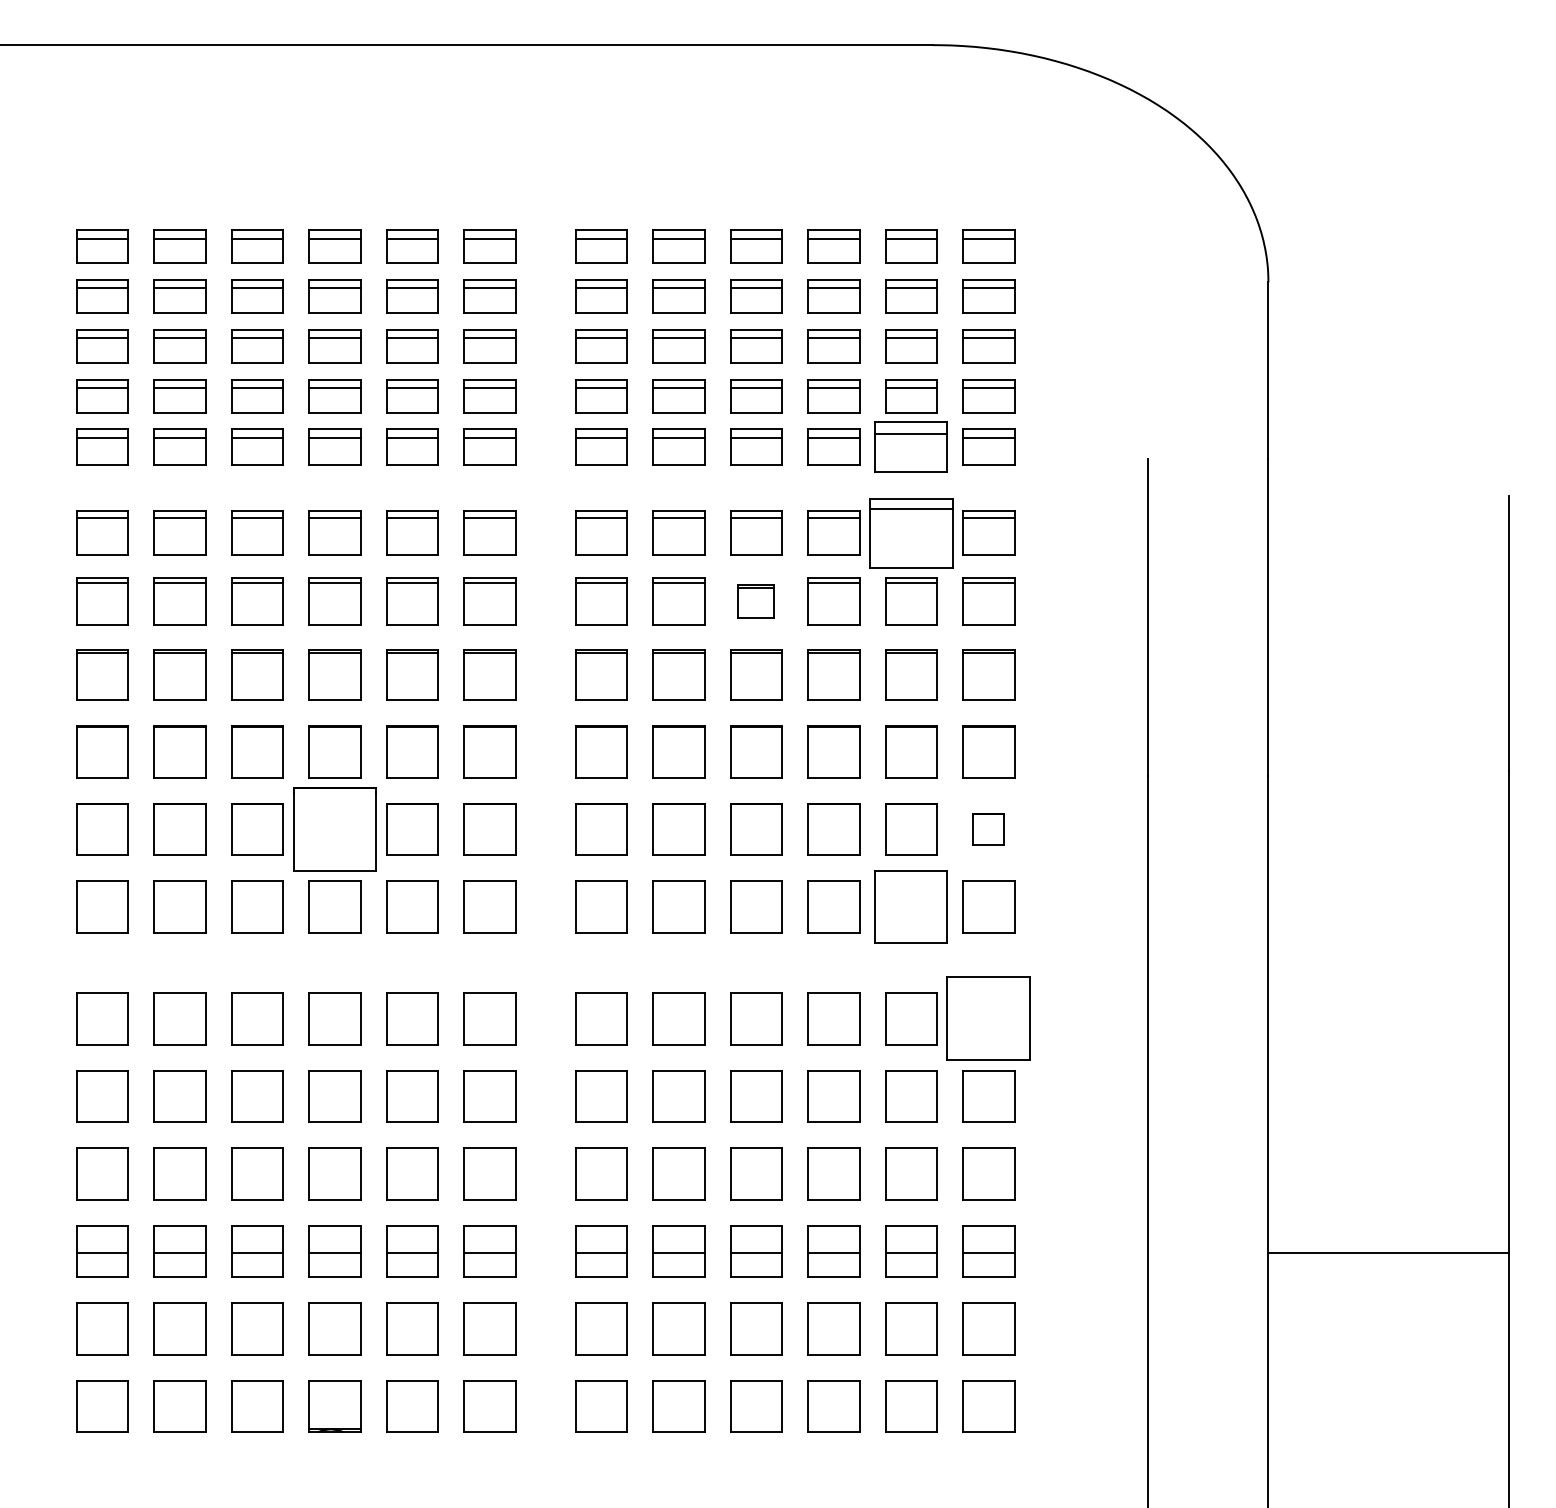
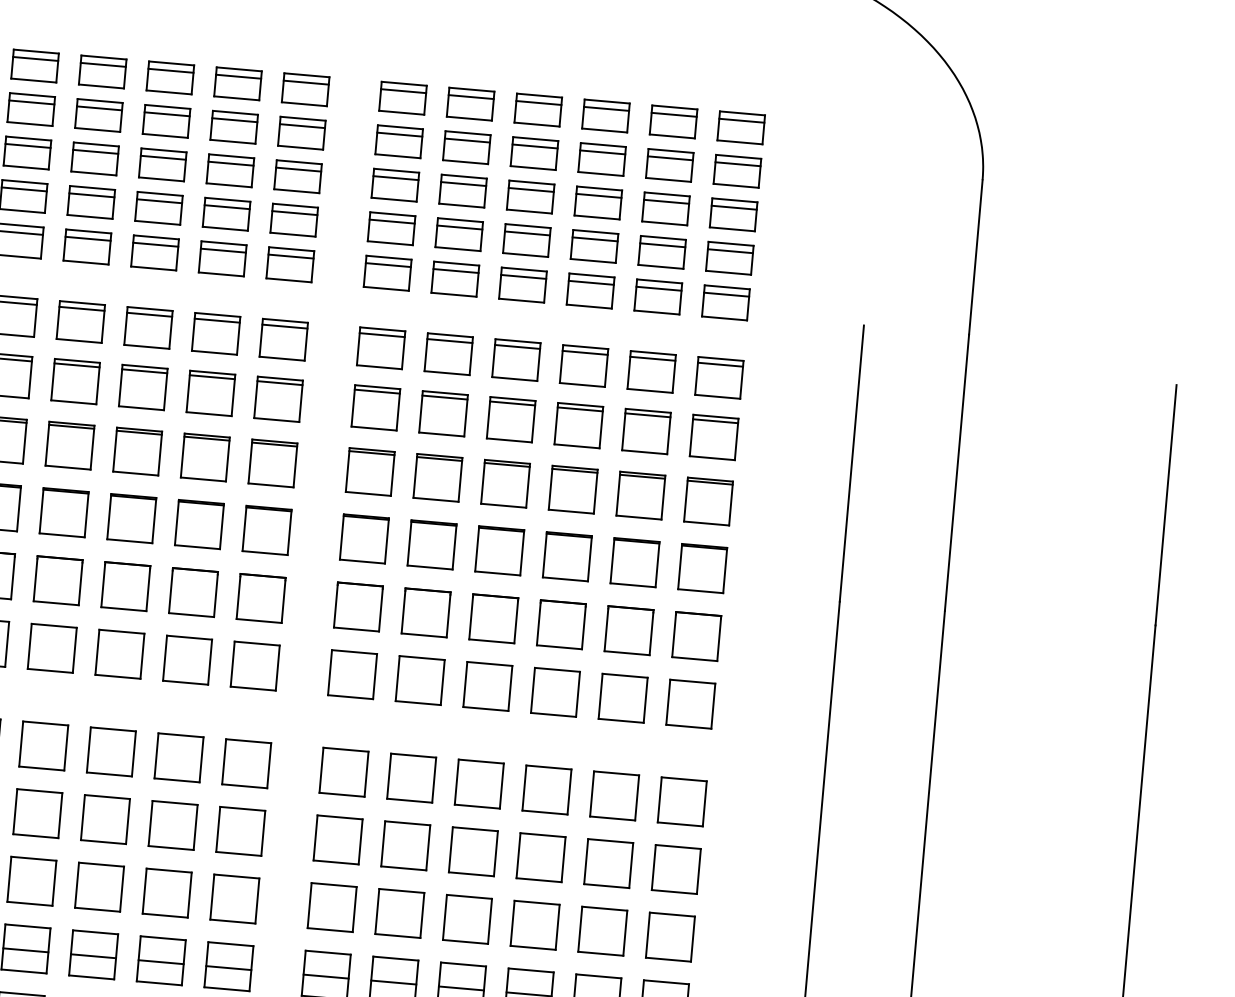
part: (911, 446) -> (658, 296), size x0.71
part: (911, 532) -> (651, 371), size x0.62
part: (756, 601) -> (511, 419), size x1.43
part: (334, 829) -> (125, 586), size x0.62
part: (988, 829) -> (696, 636), size x1.67
part: (911, 906) -> (623, 697), size x0.71
part: (988, 1018) -> (681, 801), size x0.62

